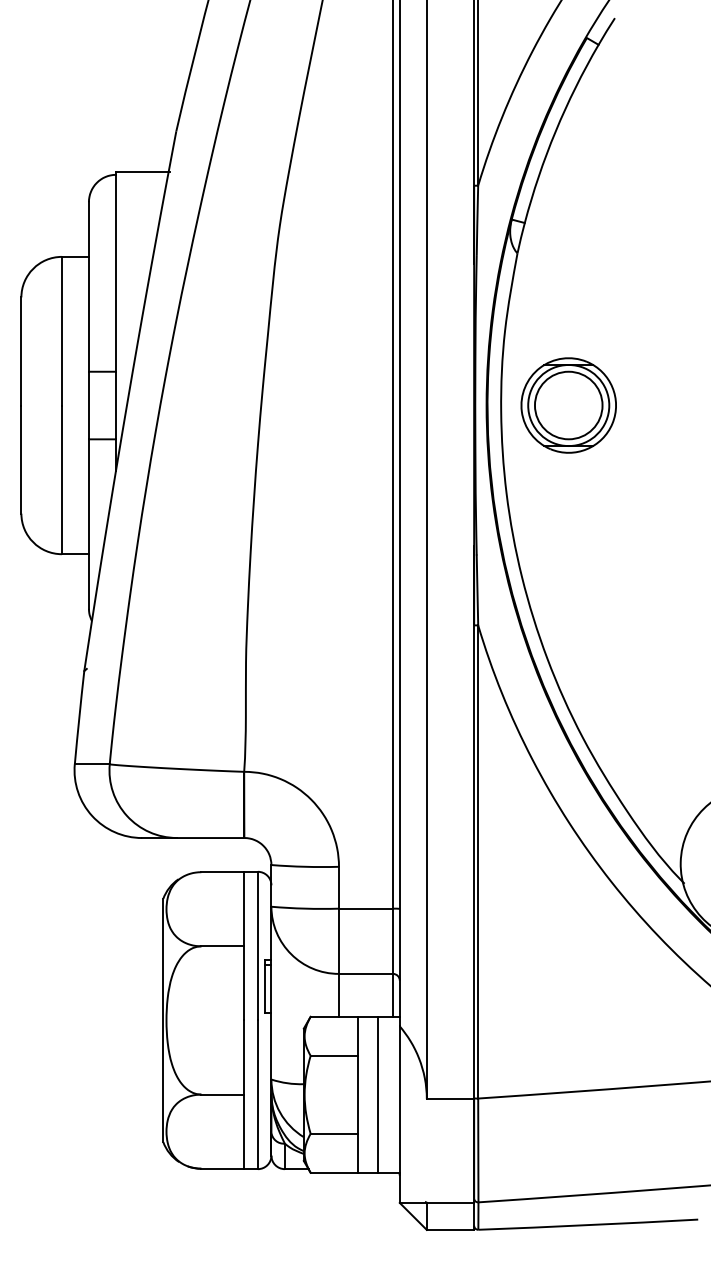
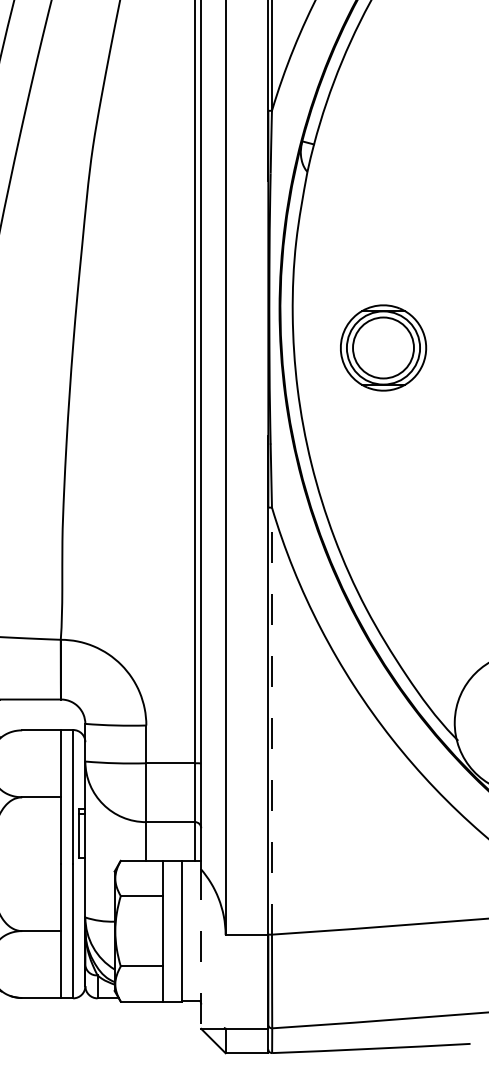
part: (568, 405) -> (383, 347), moved
line: (478, 861) -> (272, 720), solid -> dashed
line: (399, 1115) -> (200, 949), solid -> dashed

